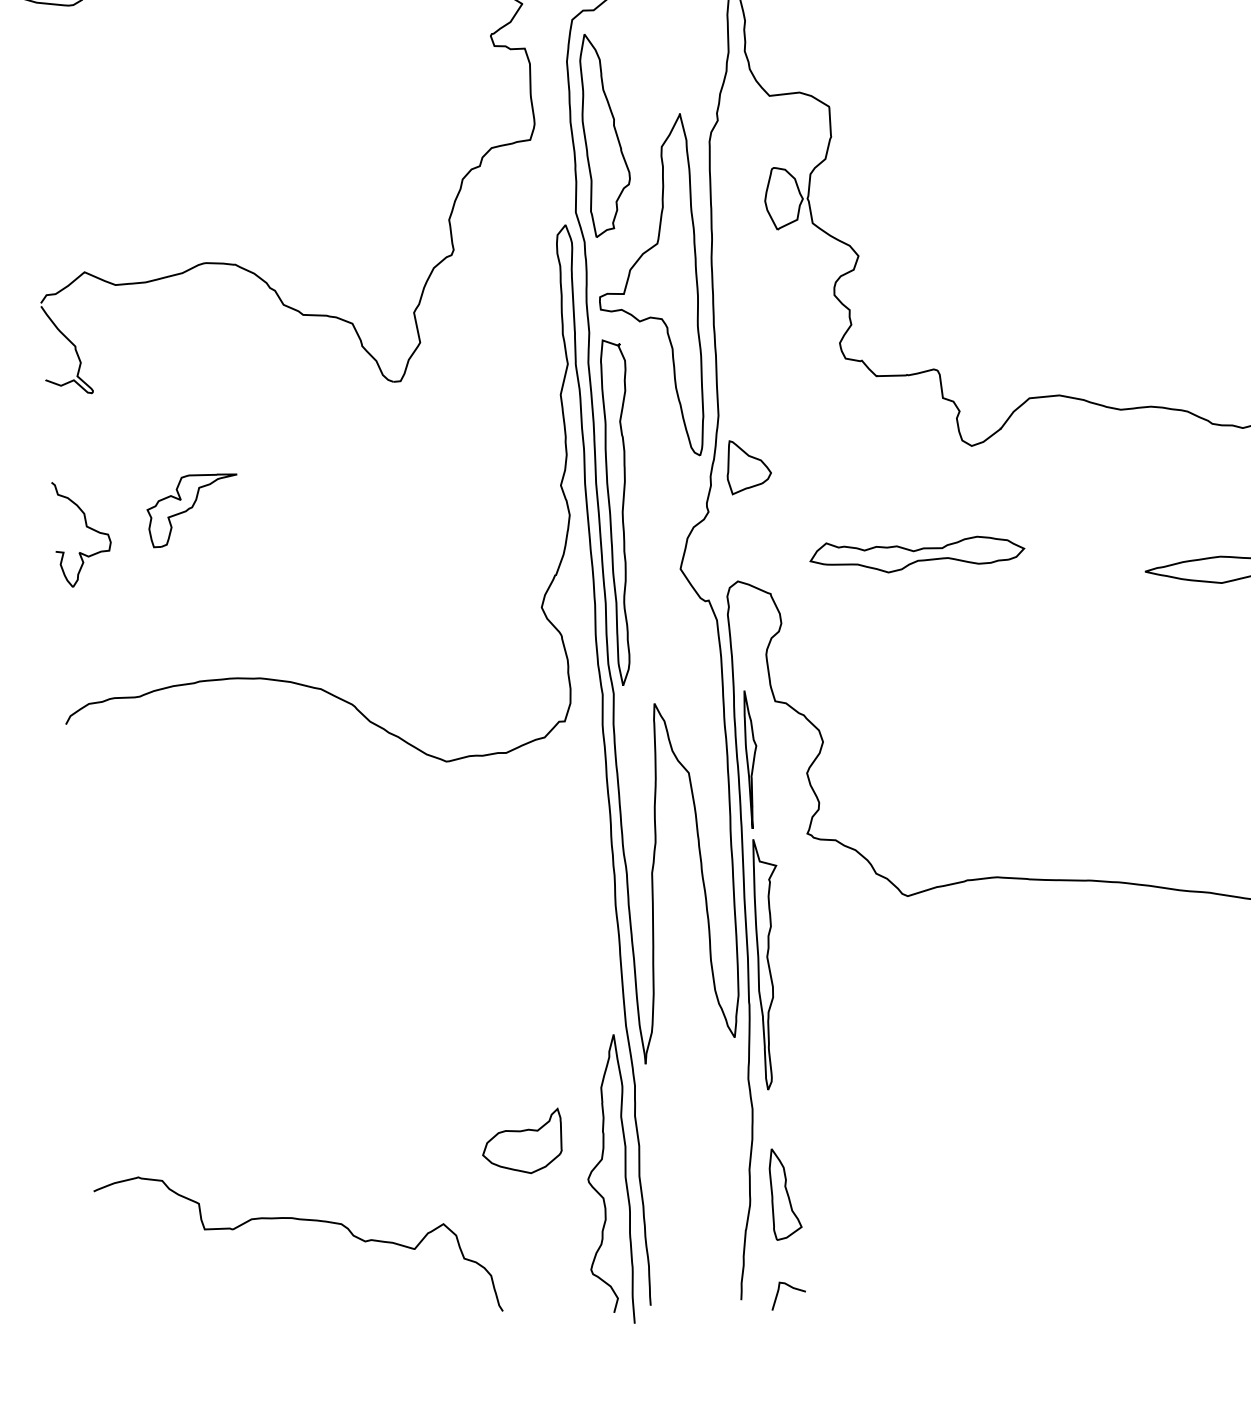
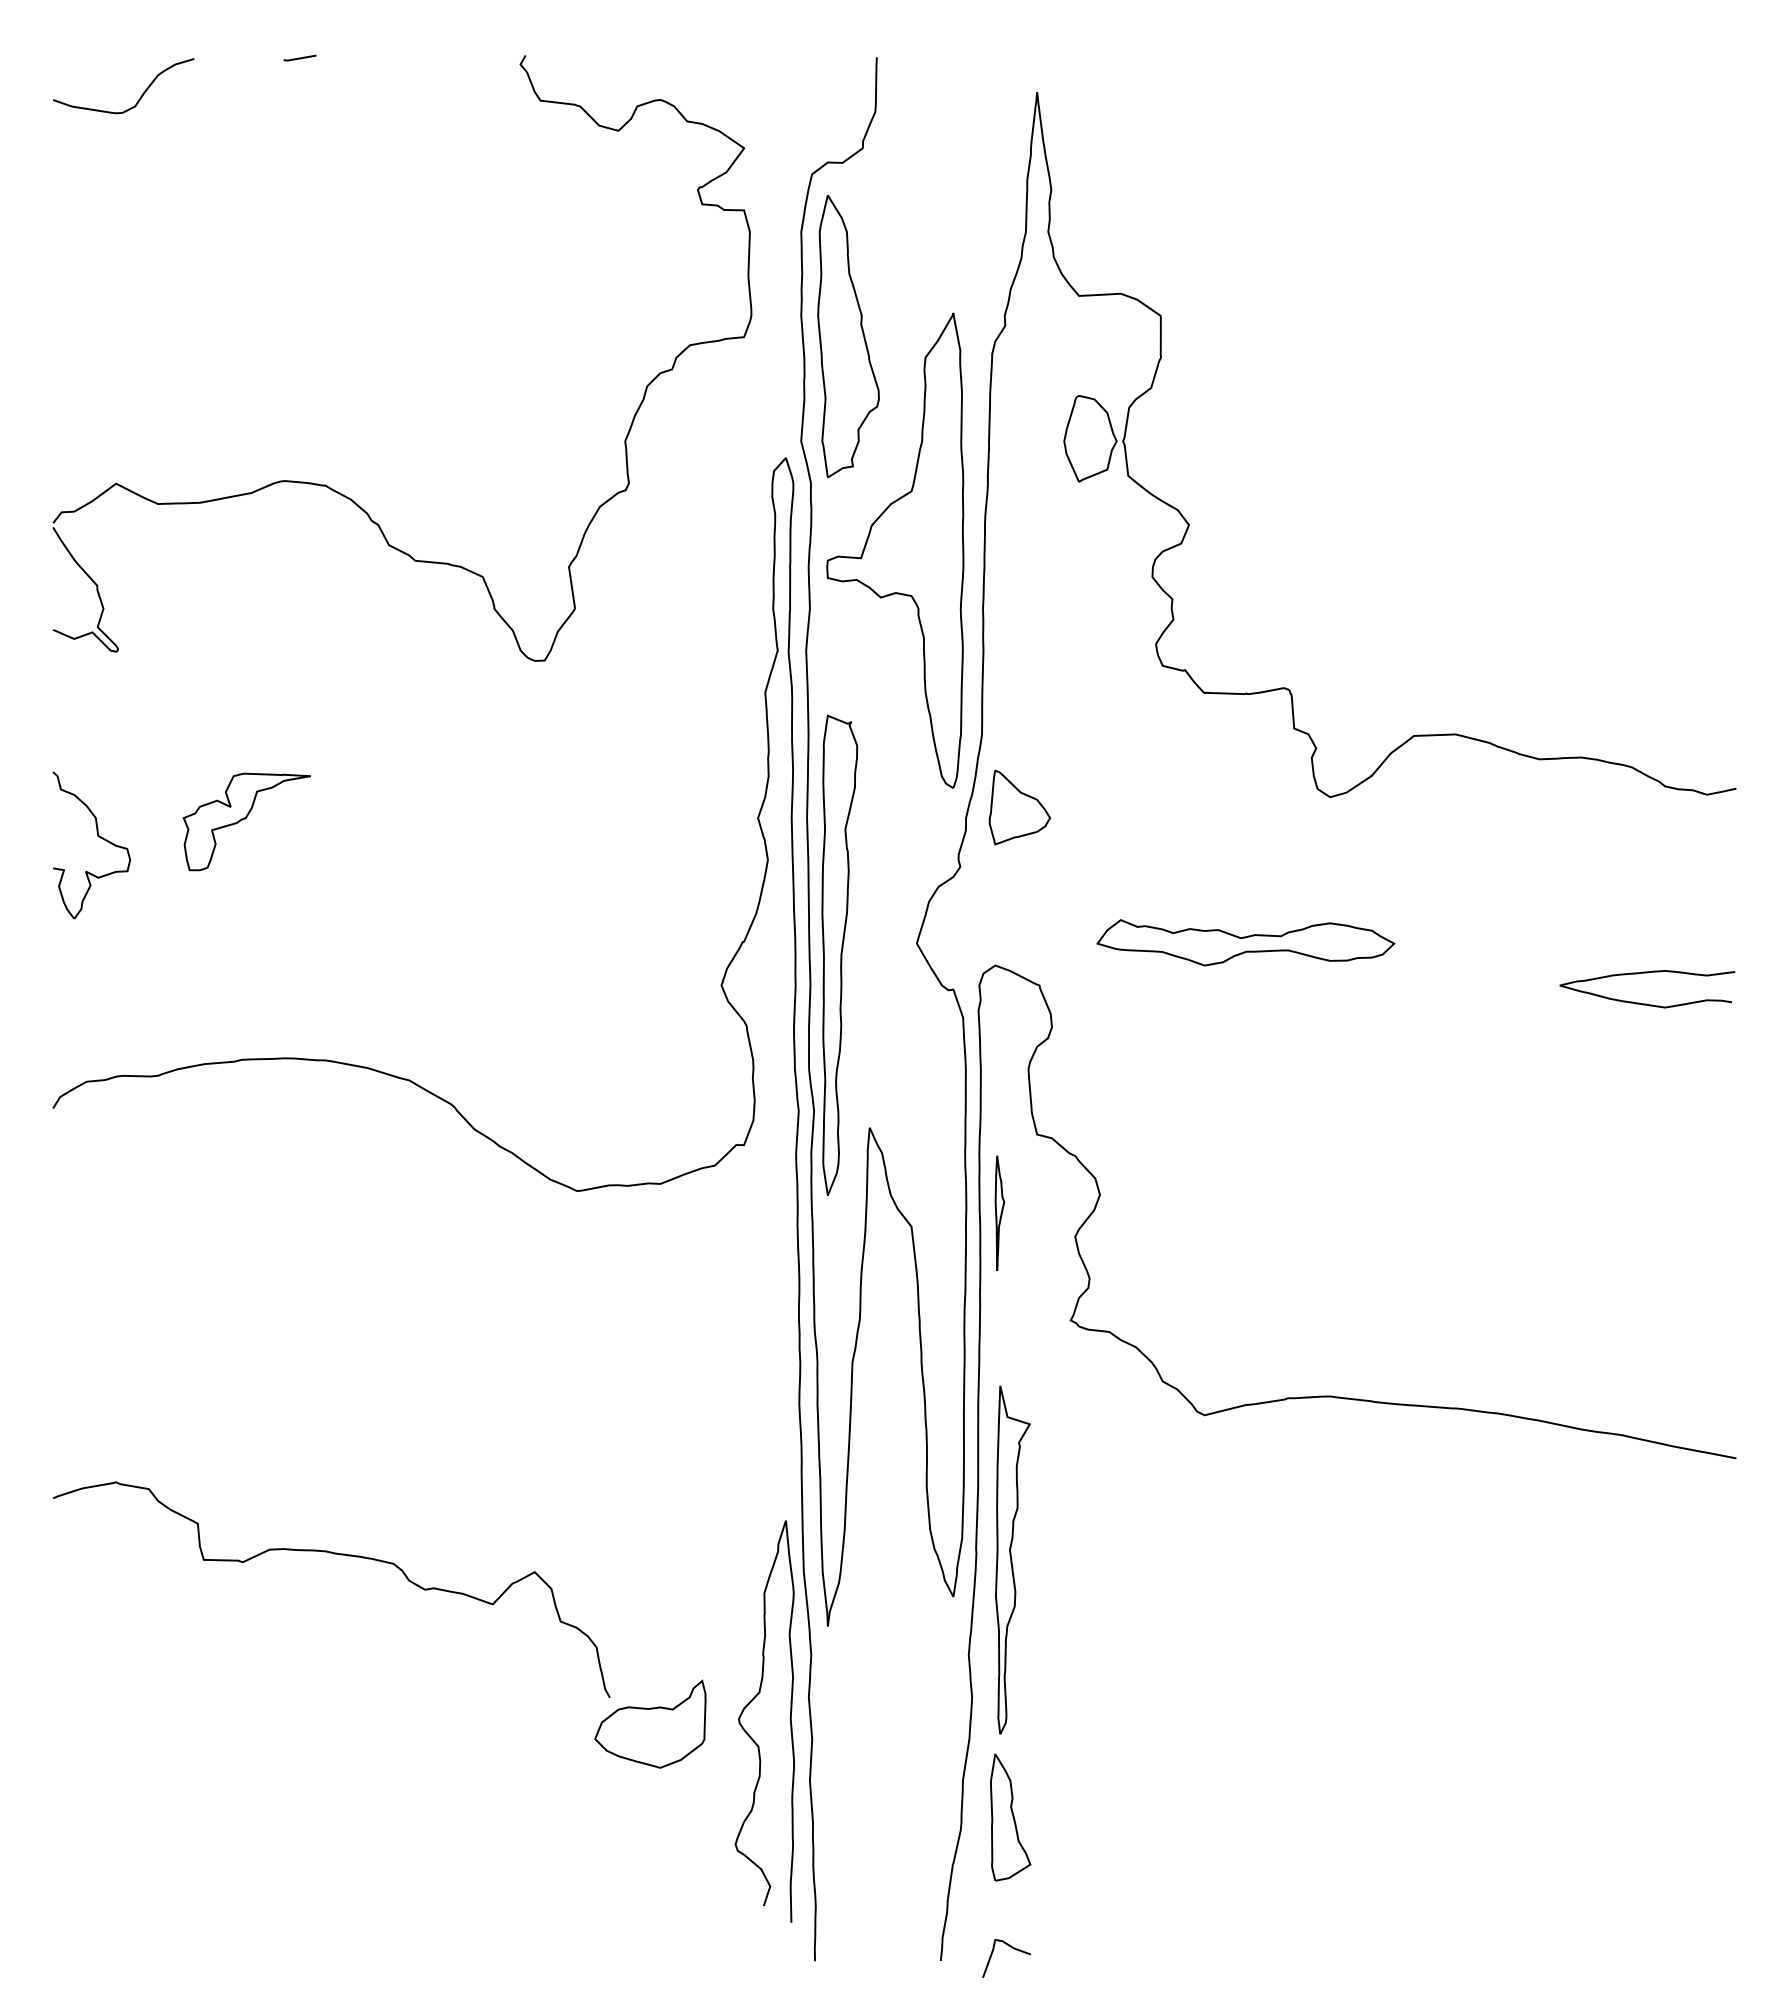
part: (621, 511) -> (839, 954), moved
part: (751, 759) -> (999, 1213), size x0.6
part: (769, 963) -> (1012, 1559), moved
curve: (597, 1190) -> (750, 1735), moved
curve: (298, 1219) -> (334, 1554), moved

